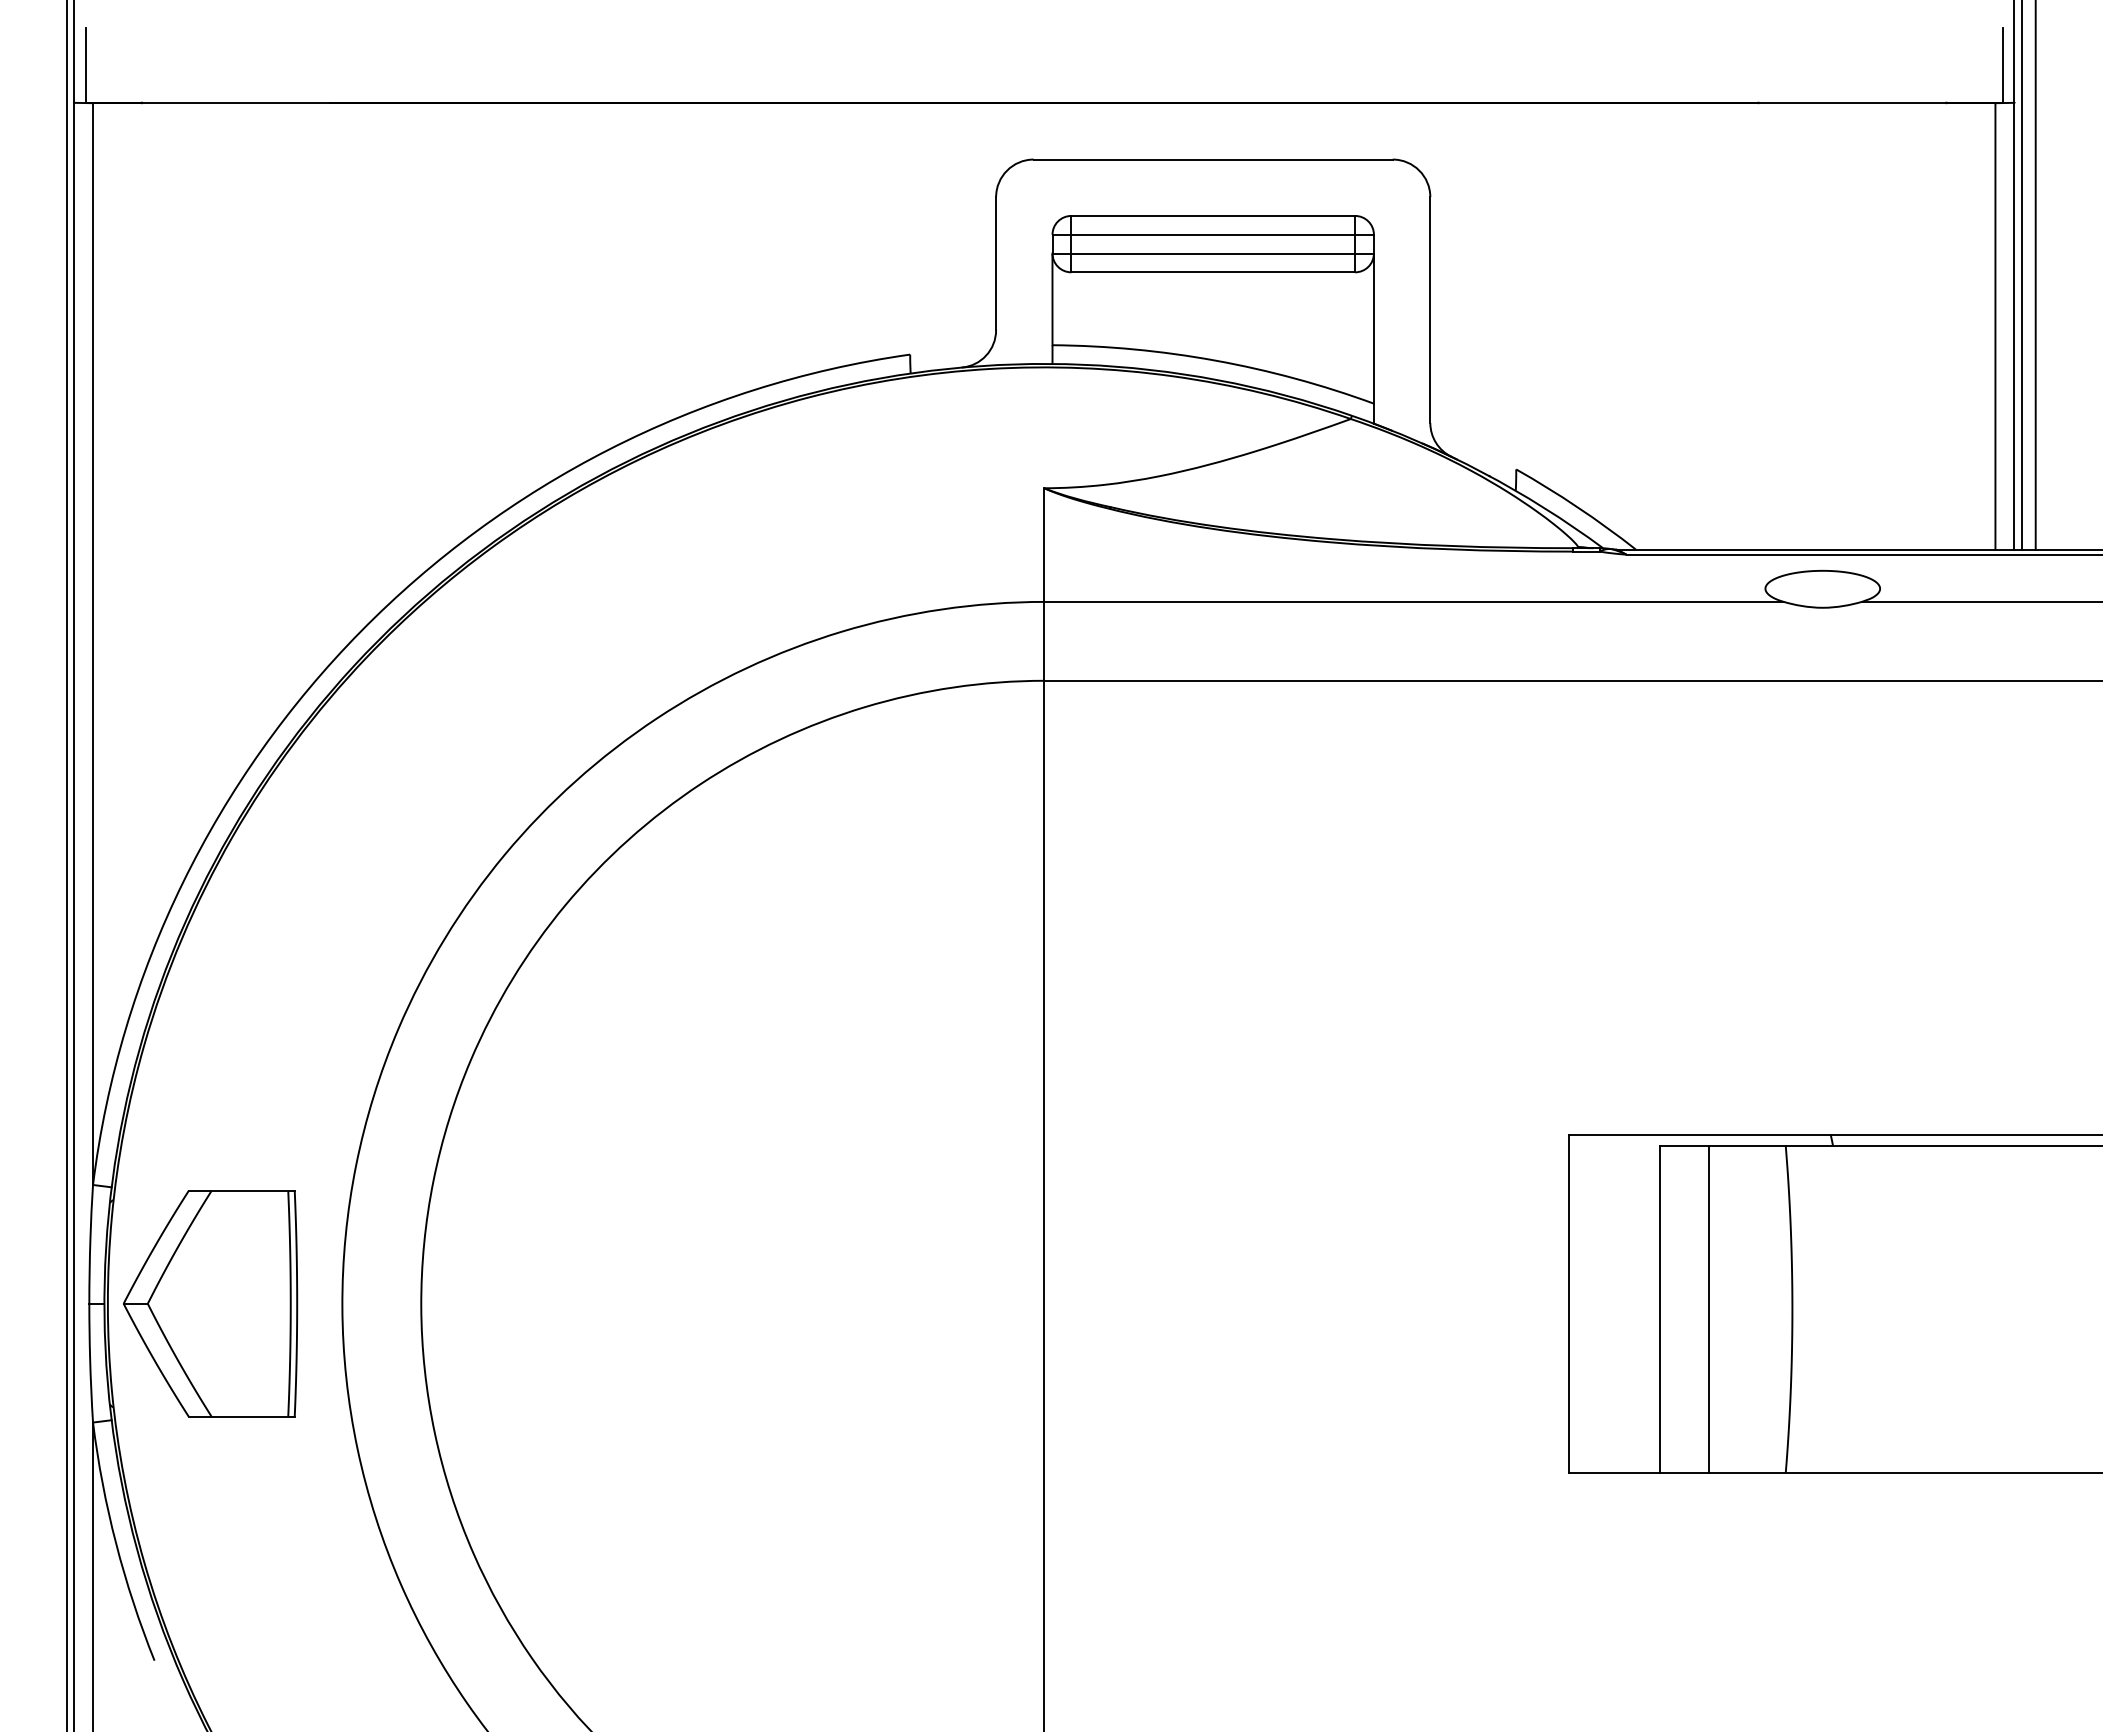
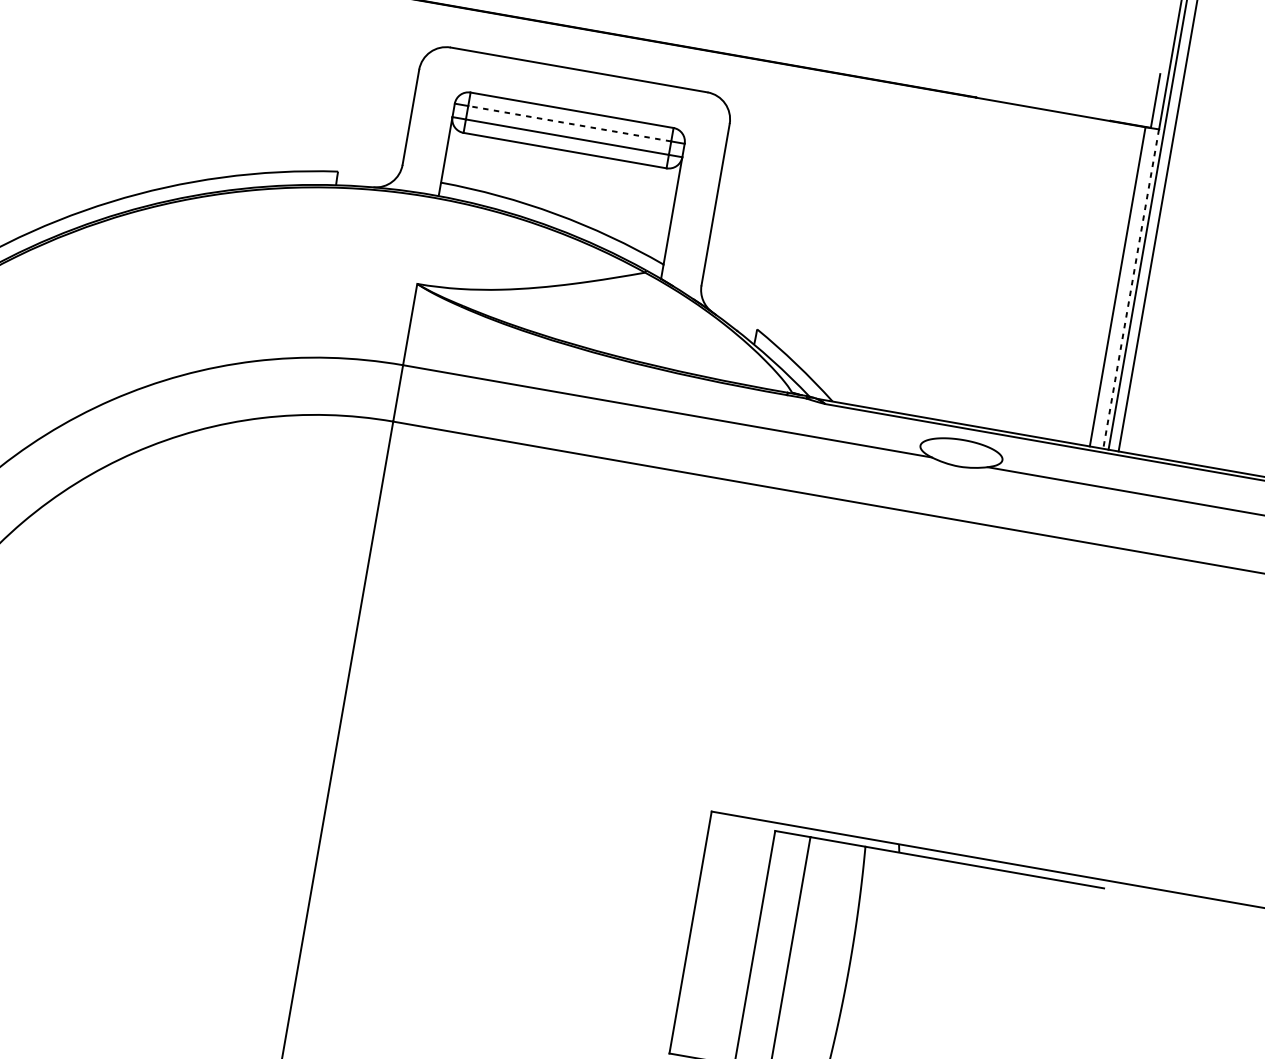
line: (1213, 234) -> (569, 123), solid -> dashed
line: (2014, 326) -> (1131, 289), solid -> dashed

